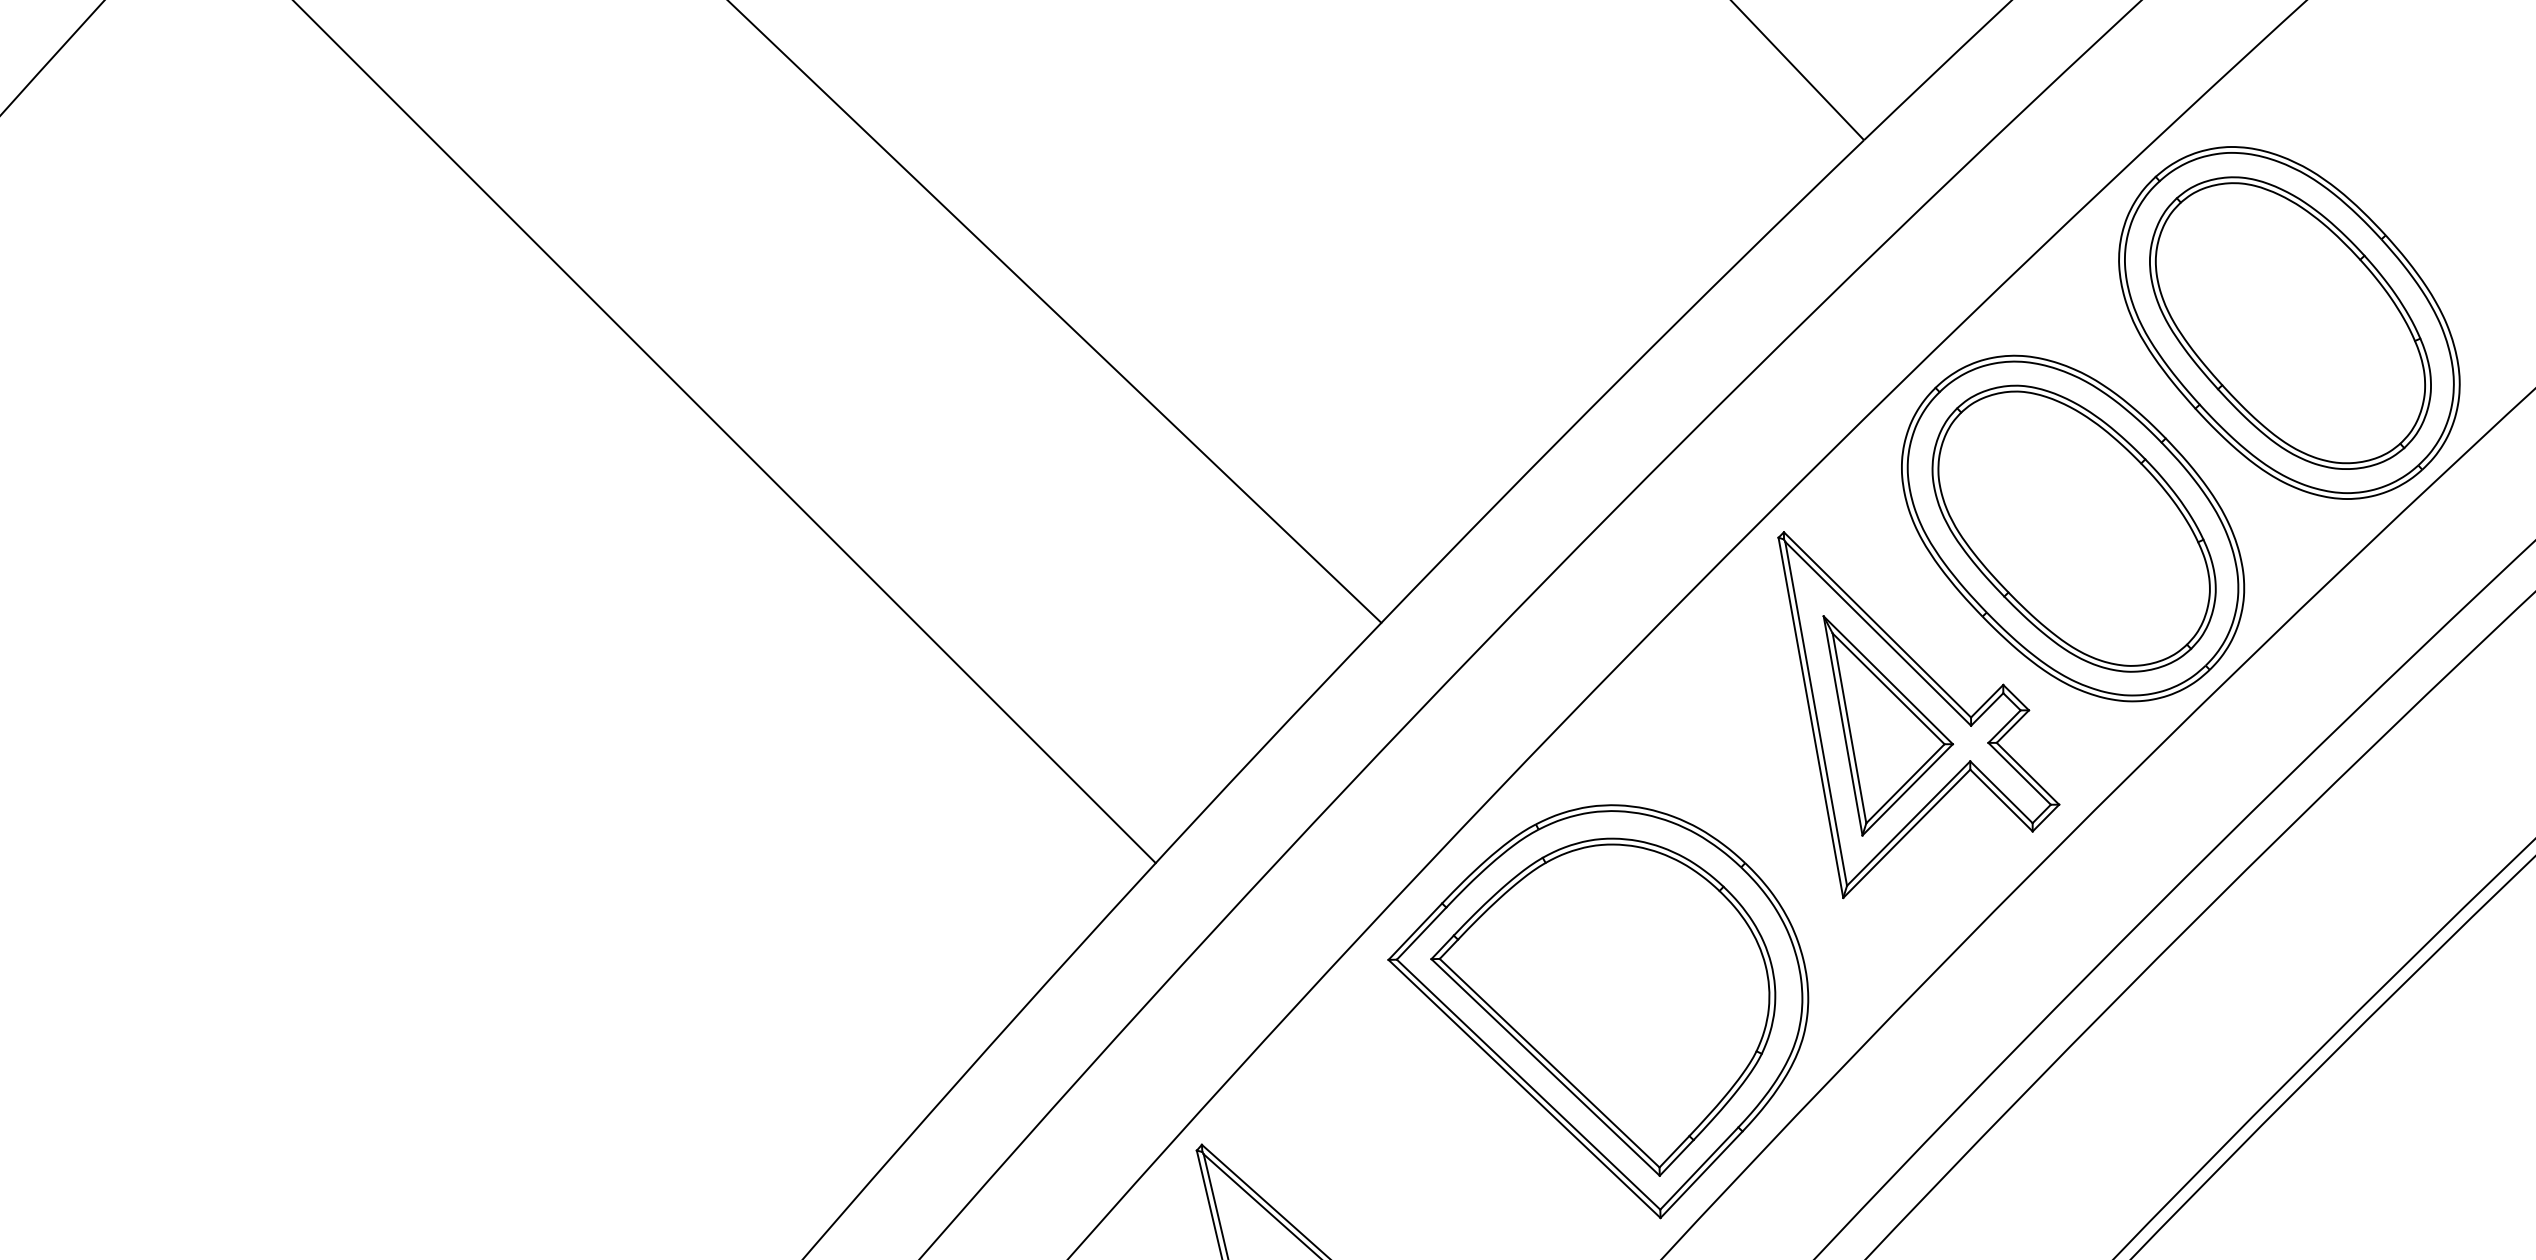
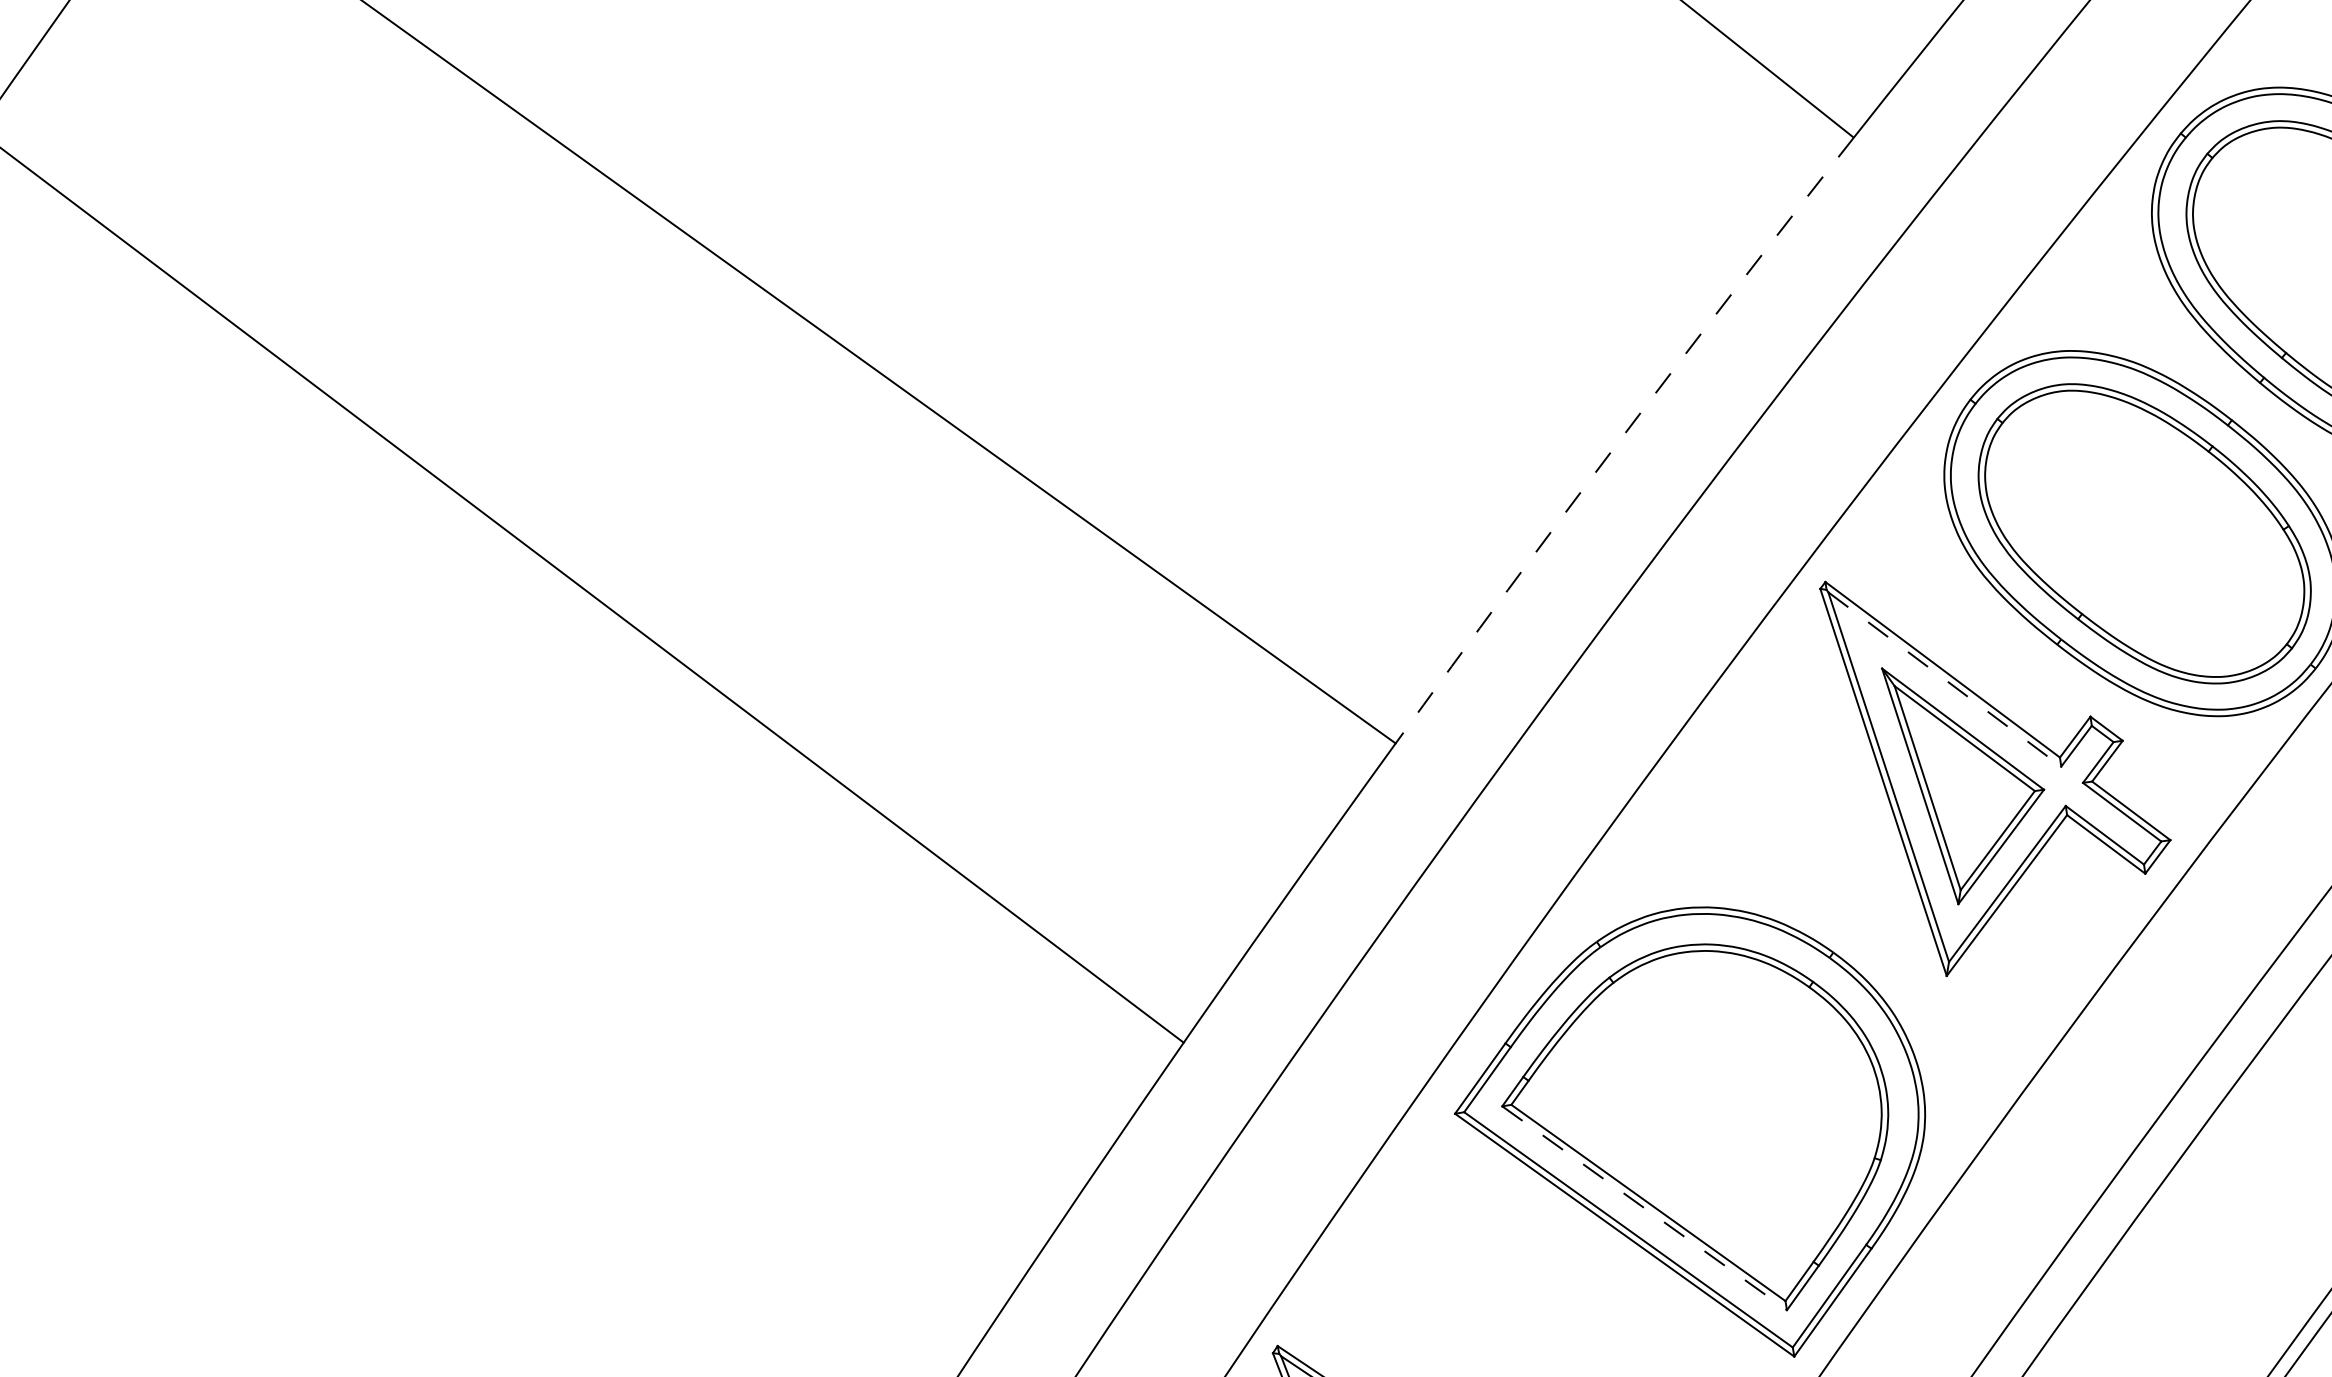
arc: (1620, 379) -> (1621, 438), solid -> dashed
line: (1878, 633) -> (1945, 679), solid -> dashed
line: (1545, 1067) -> (1644, 1208), solid -> dashed

